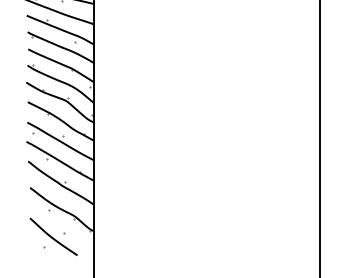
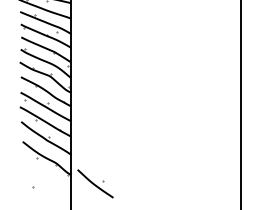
part: (53, 236) -> (95, 183), moved

